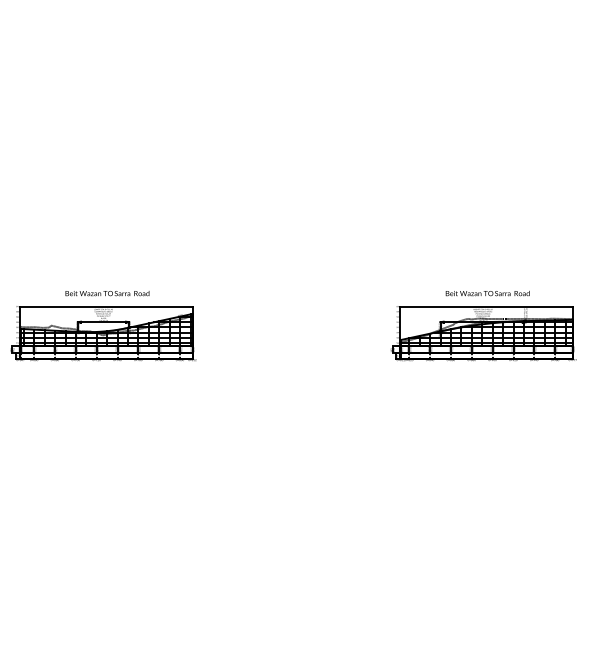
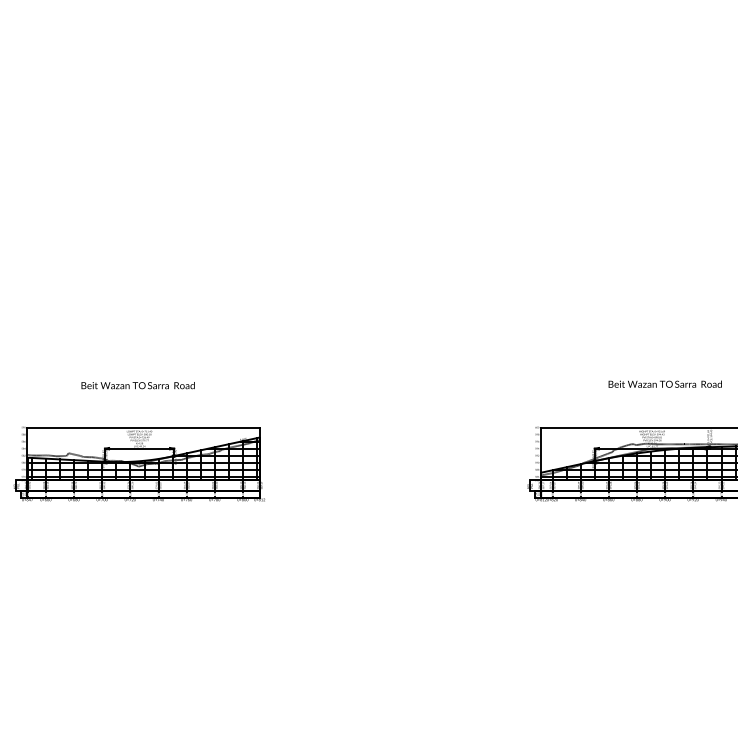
text: (107, 293) -> (138, 385), moved
text: (487, 293) -> (664, 384), moved

